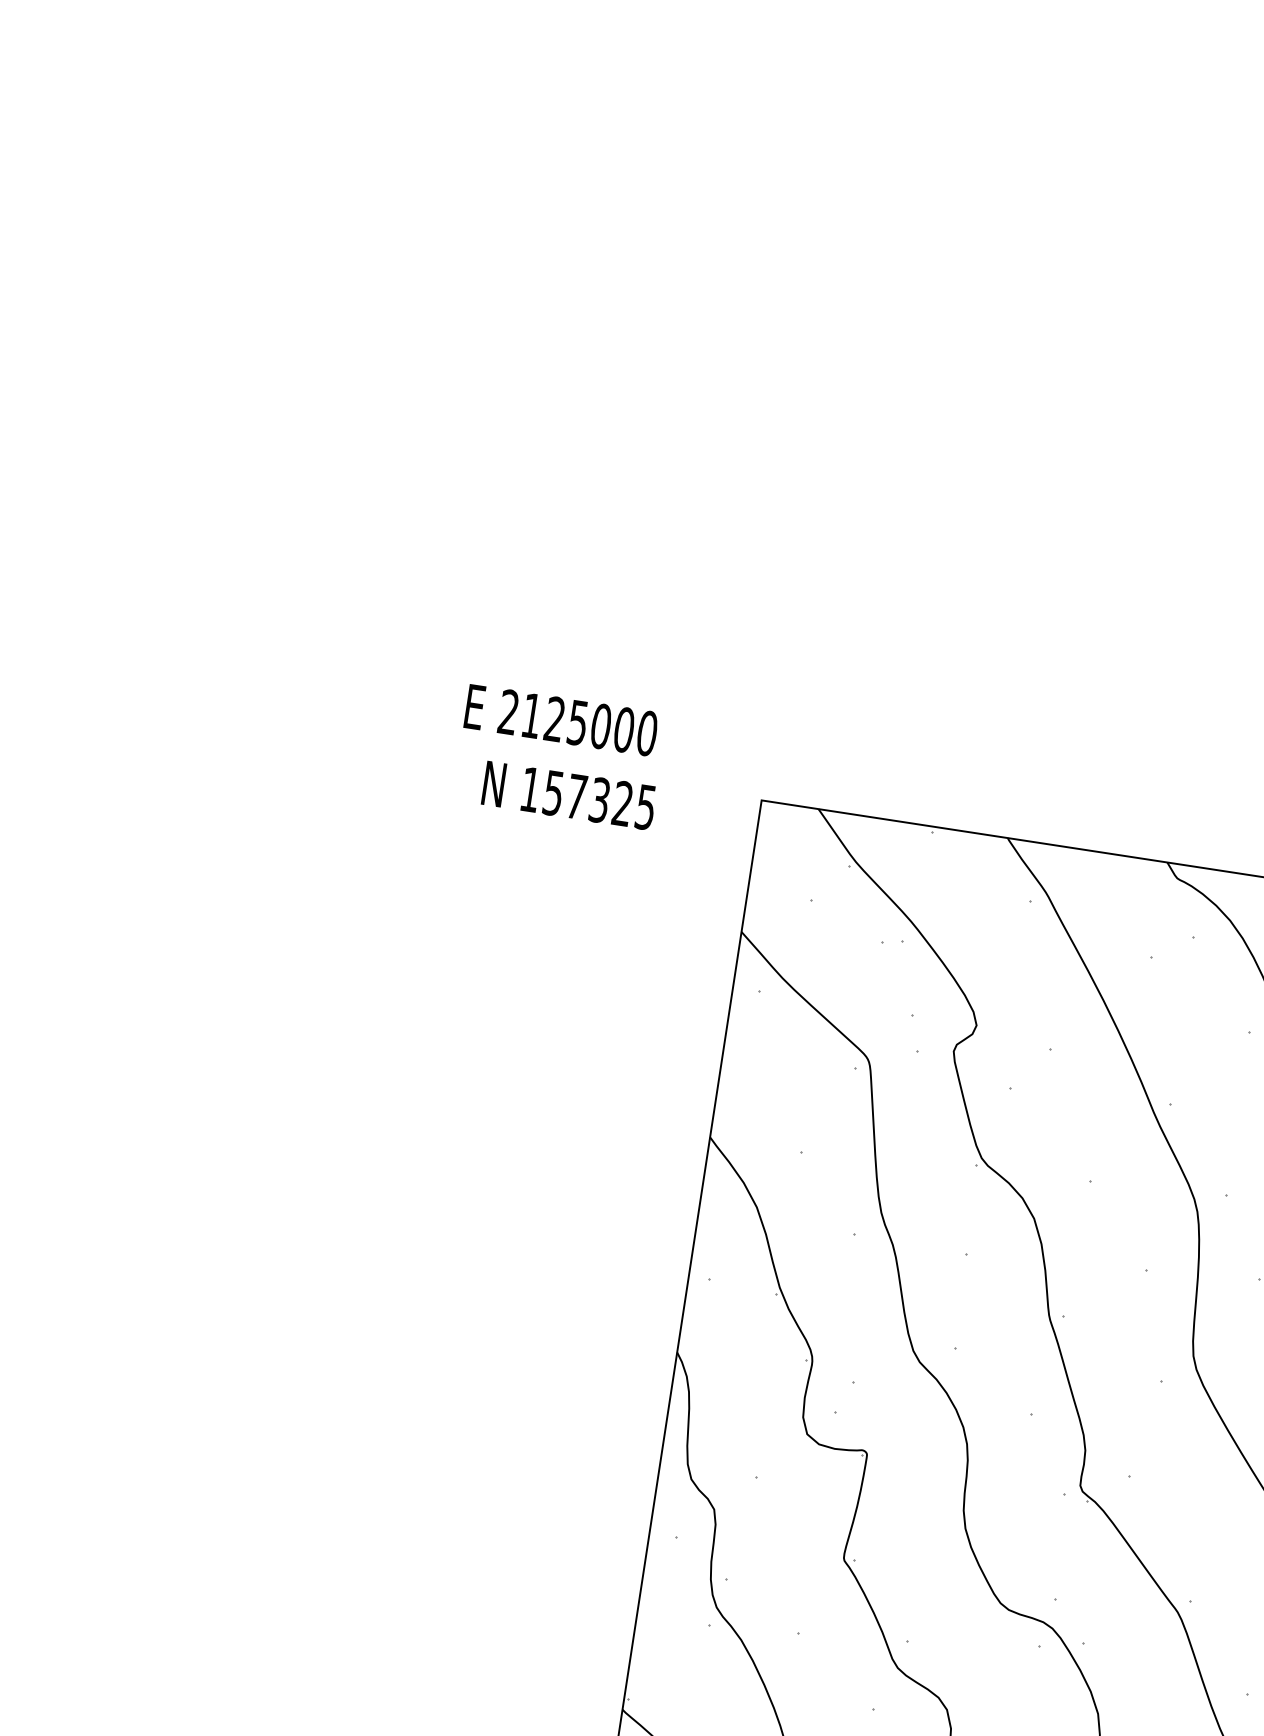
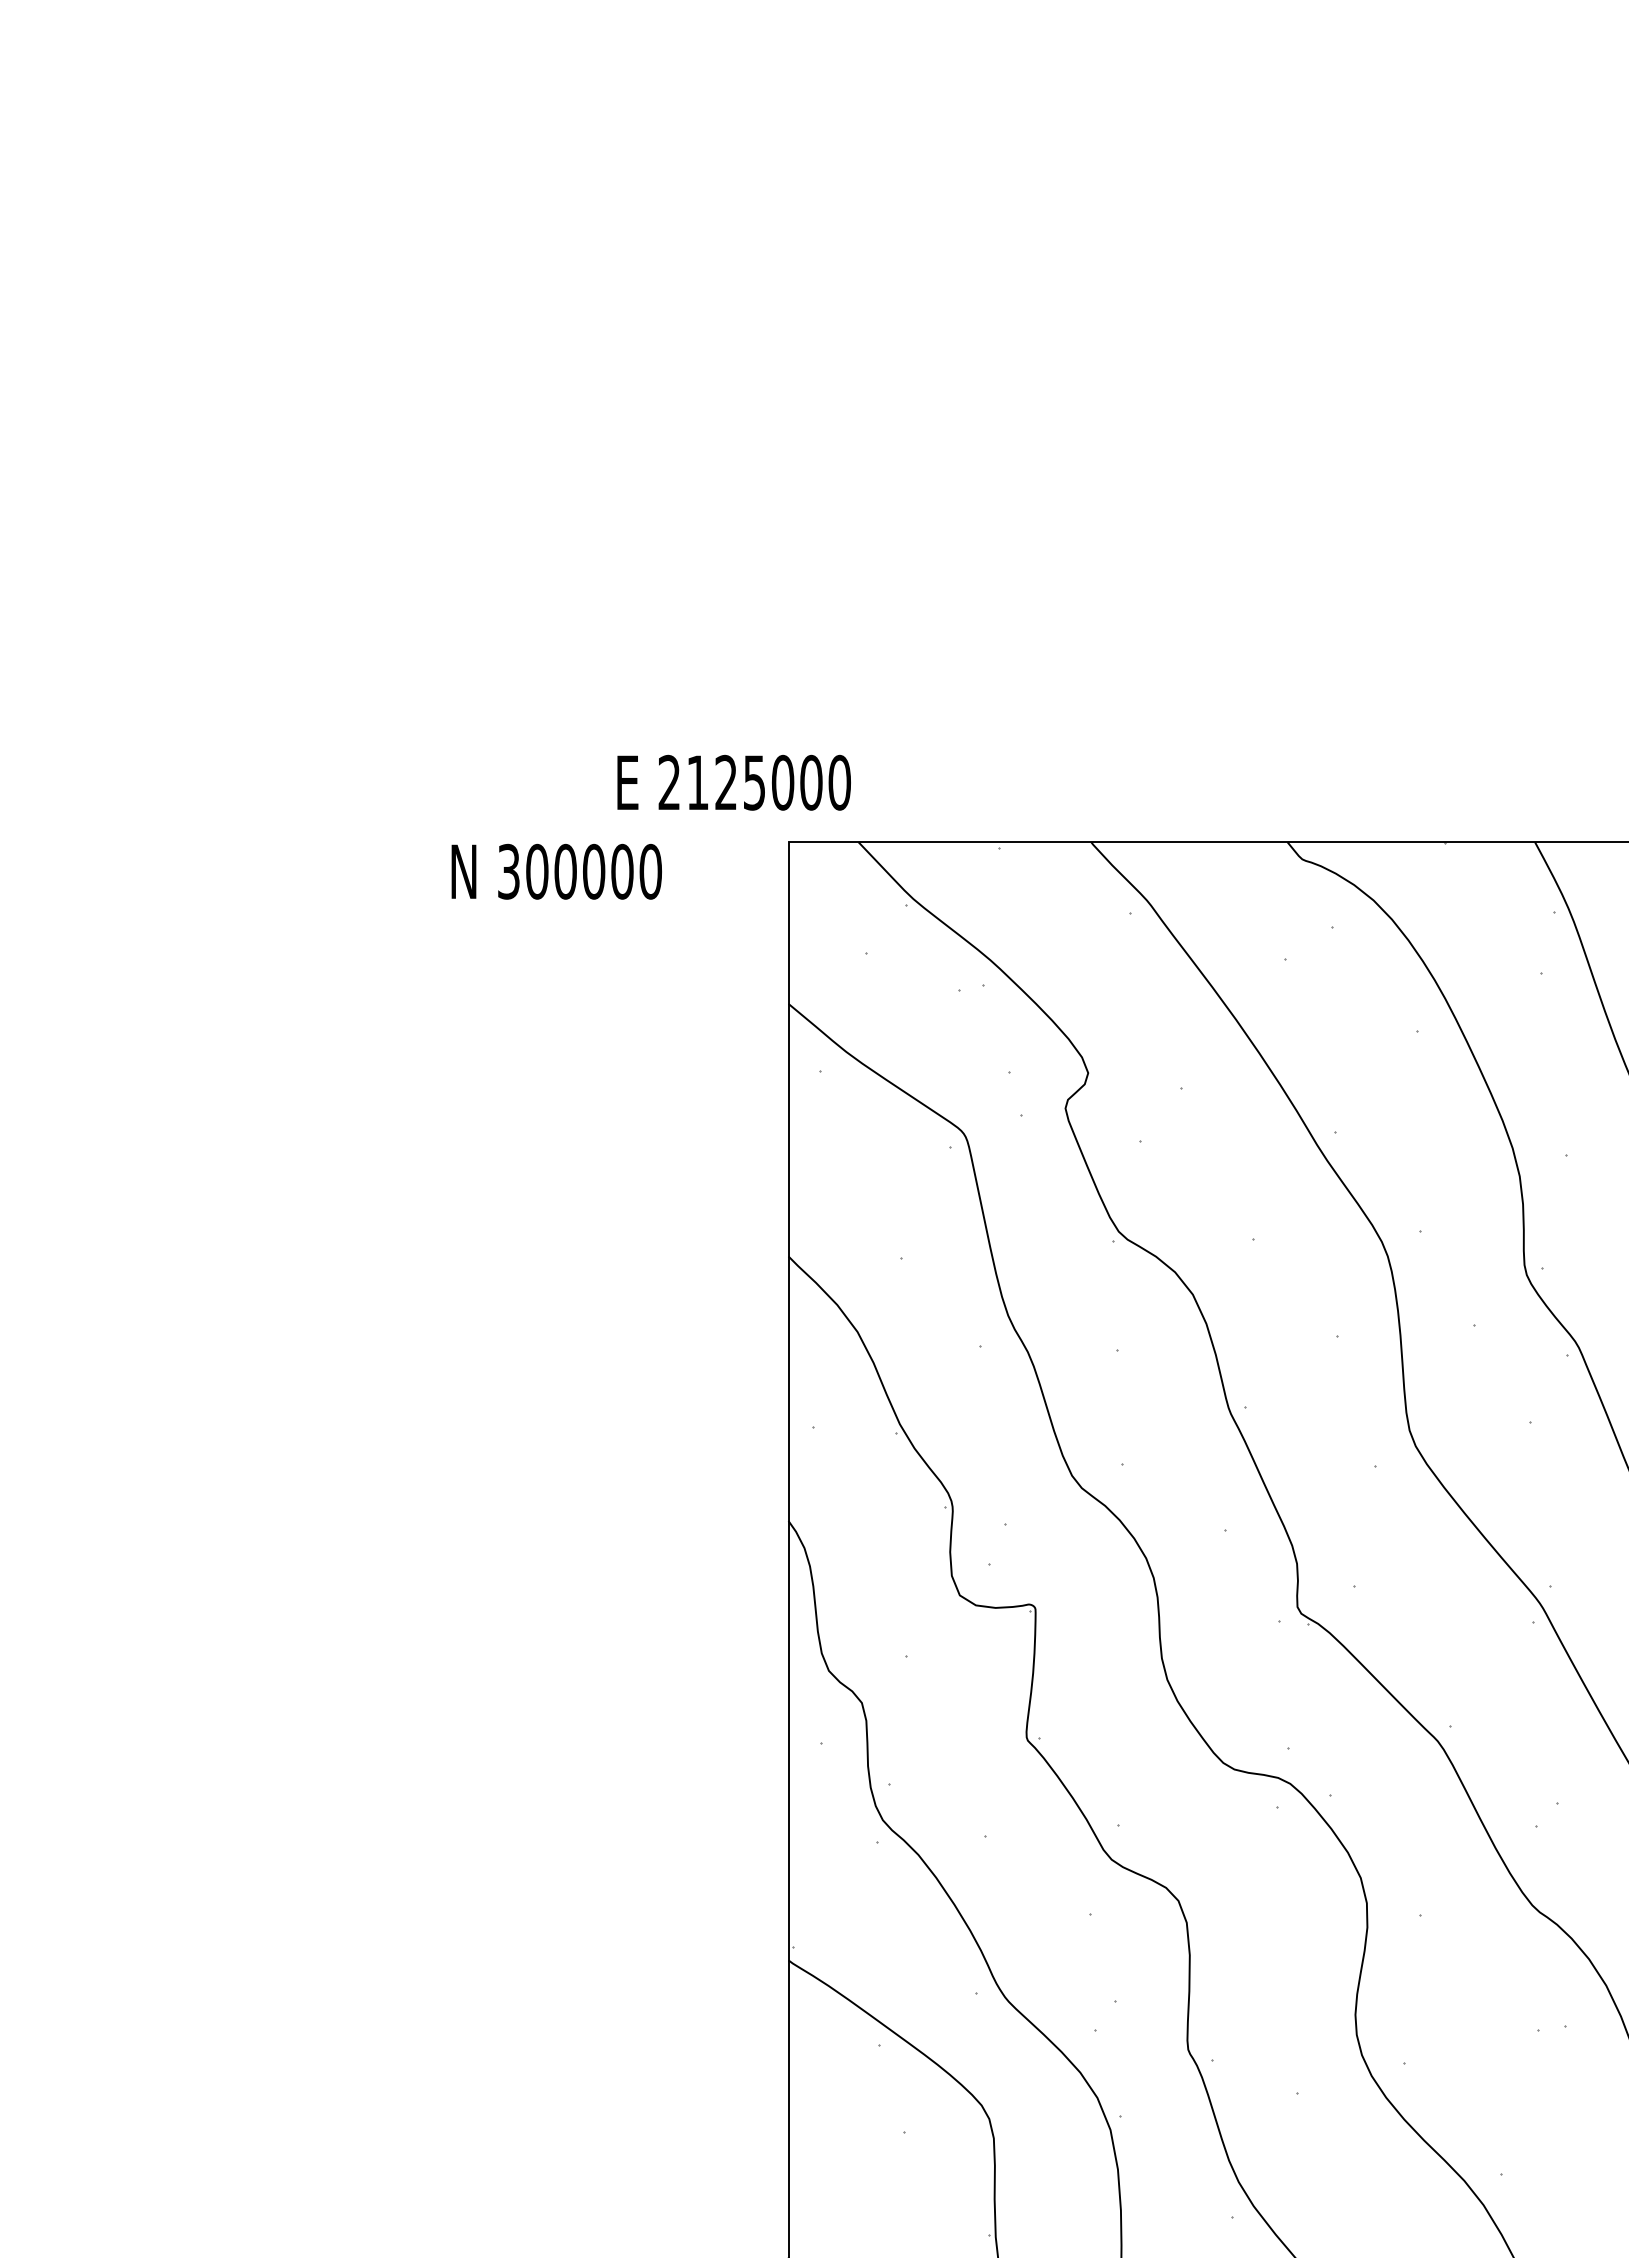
text: (560, 720) -> (733, 782), moved
text: (588, 798) -> (580, 871), 157325 -> 300000

